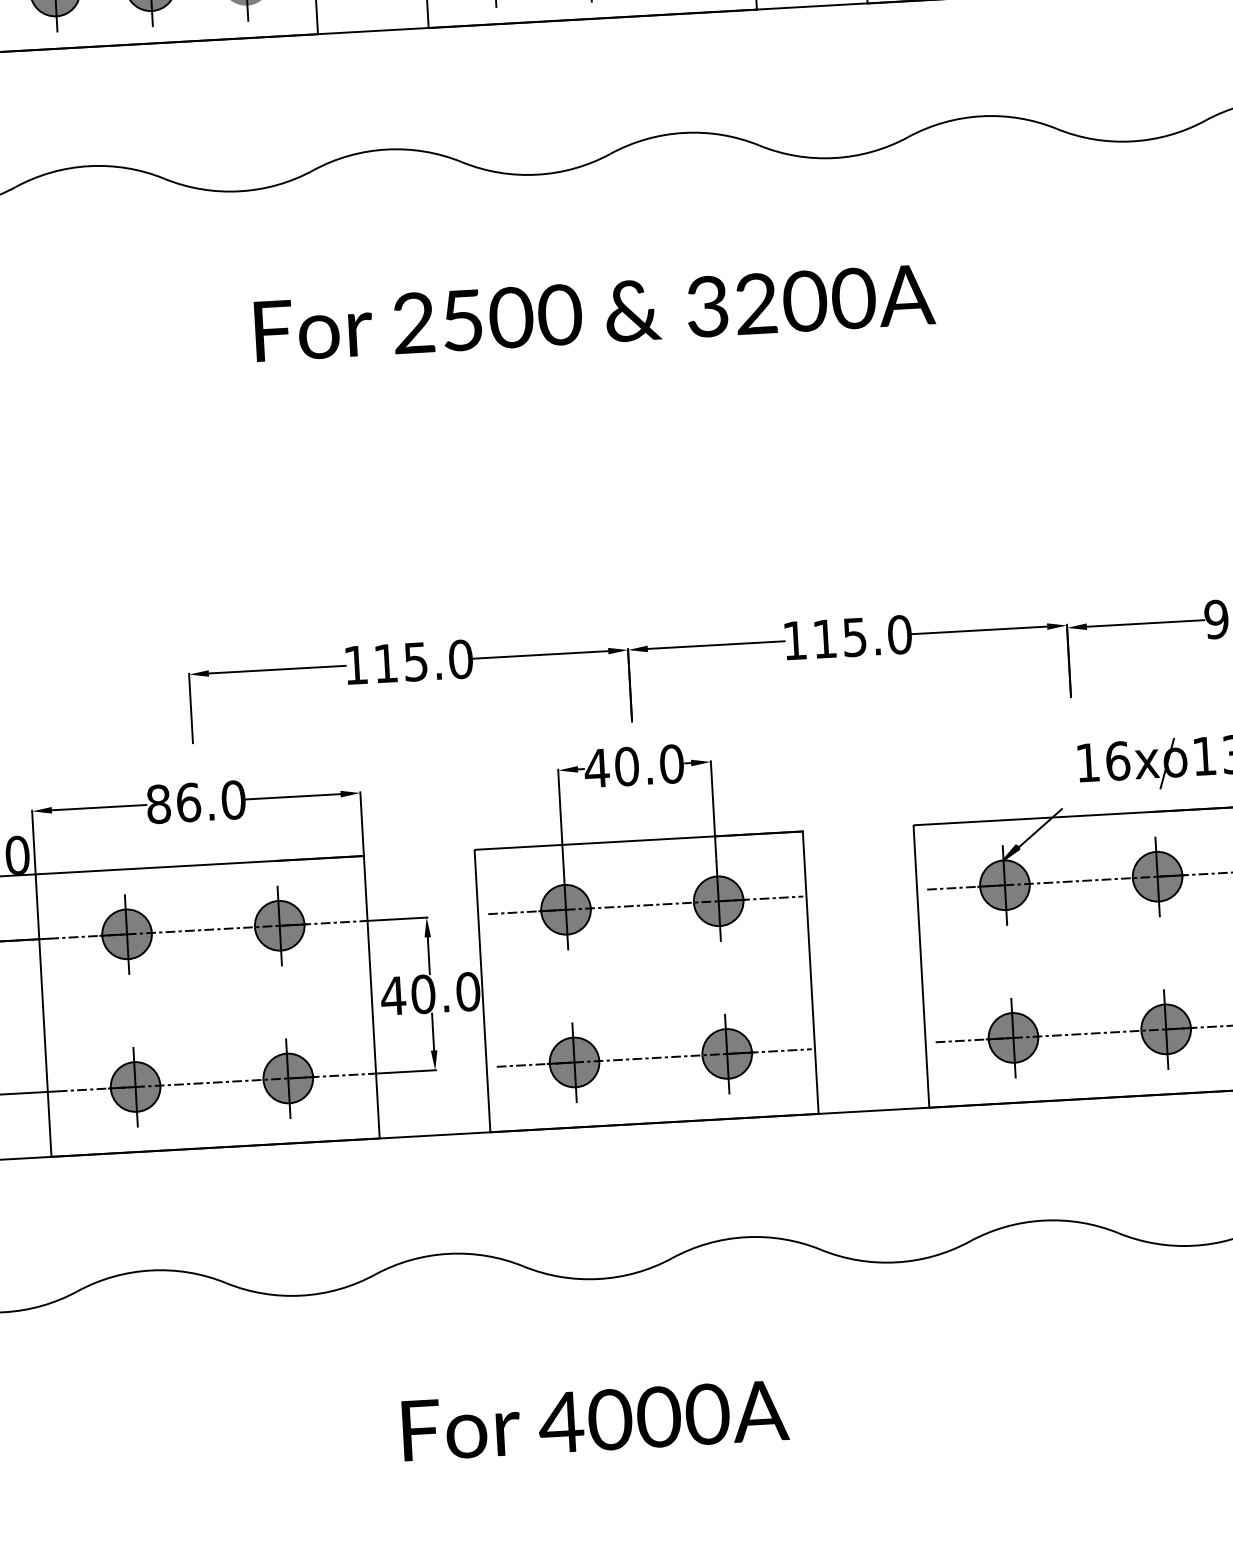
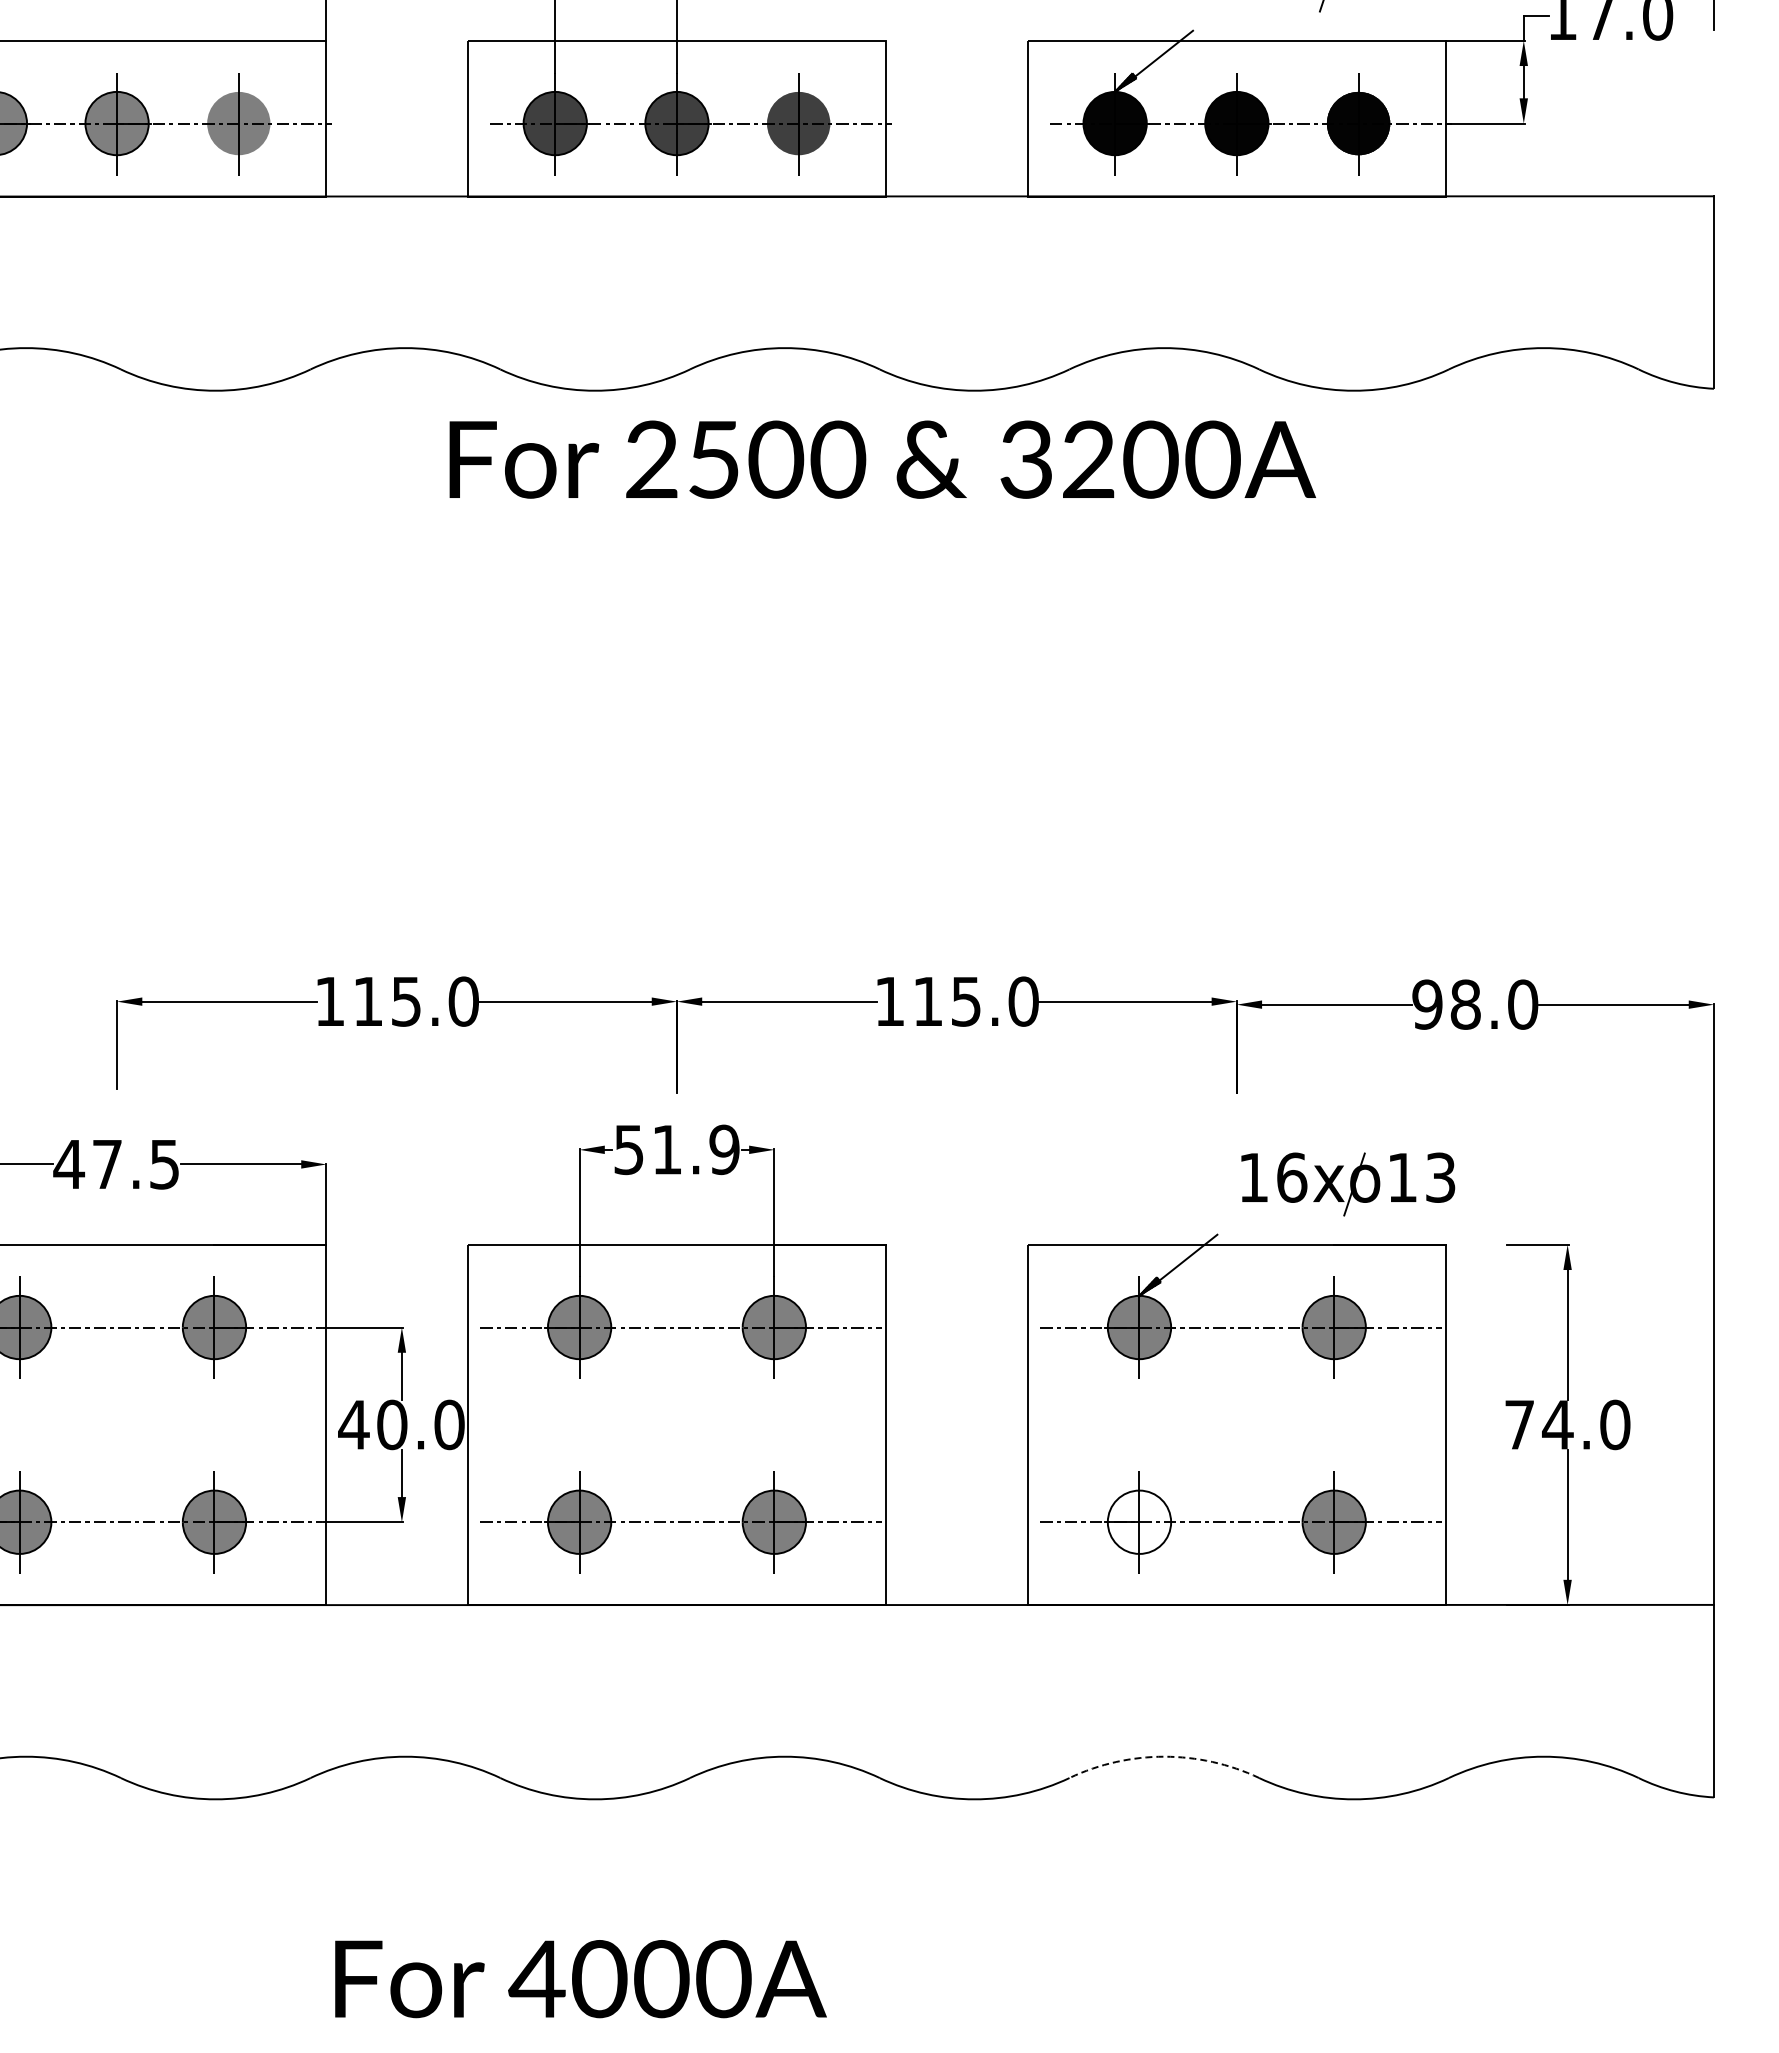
text: (594, 312) -> (882, 459), moved
text: (634, 765) -> (676, 1149), 40.0 -> 51.9
text: (195, 802) -> (116, 1164), 86.0 -> 47.5
fill: (1013, 1037) -> (1139, 1521), removed
arc: (1043, 1220) -> (1164, 1756), solid -> dashed

